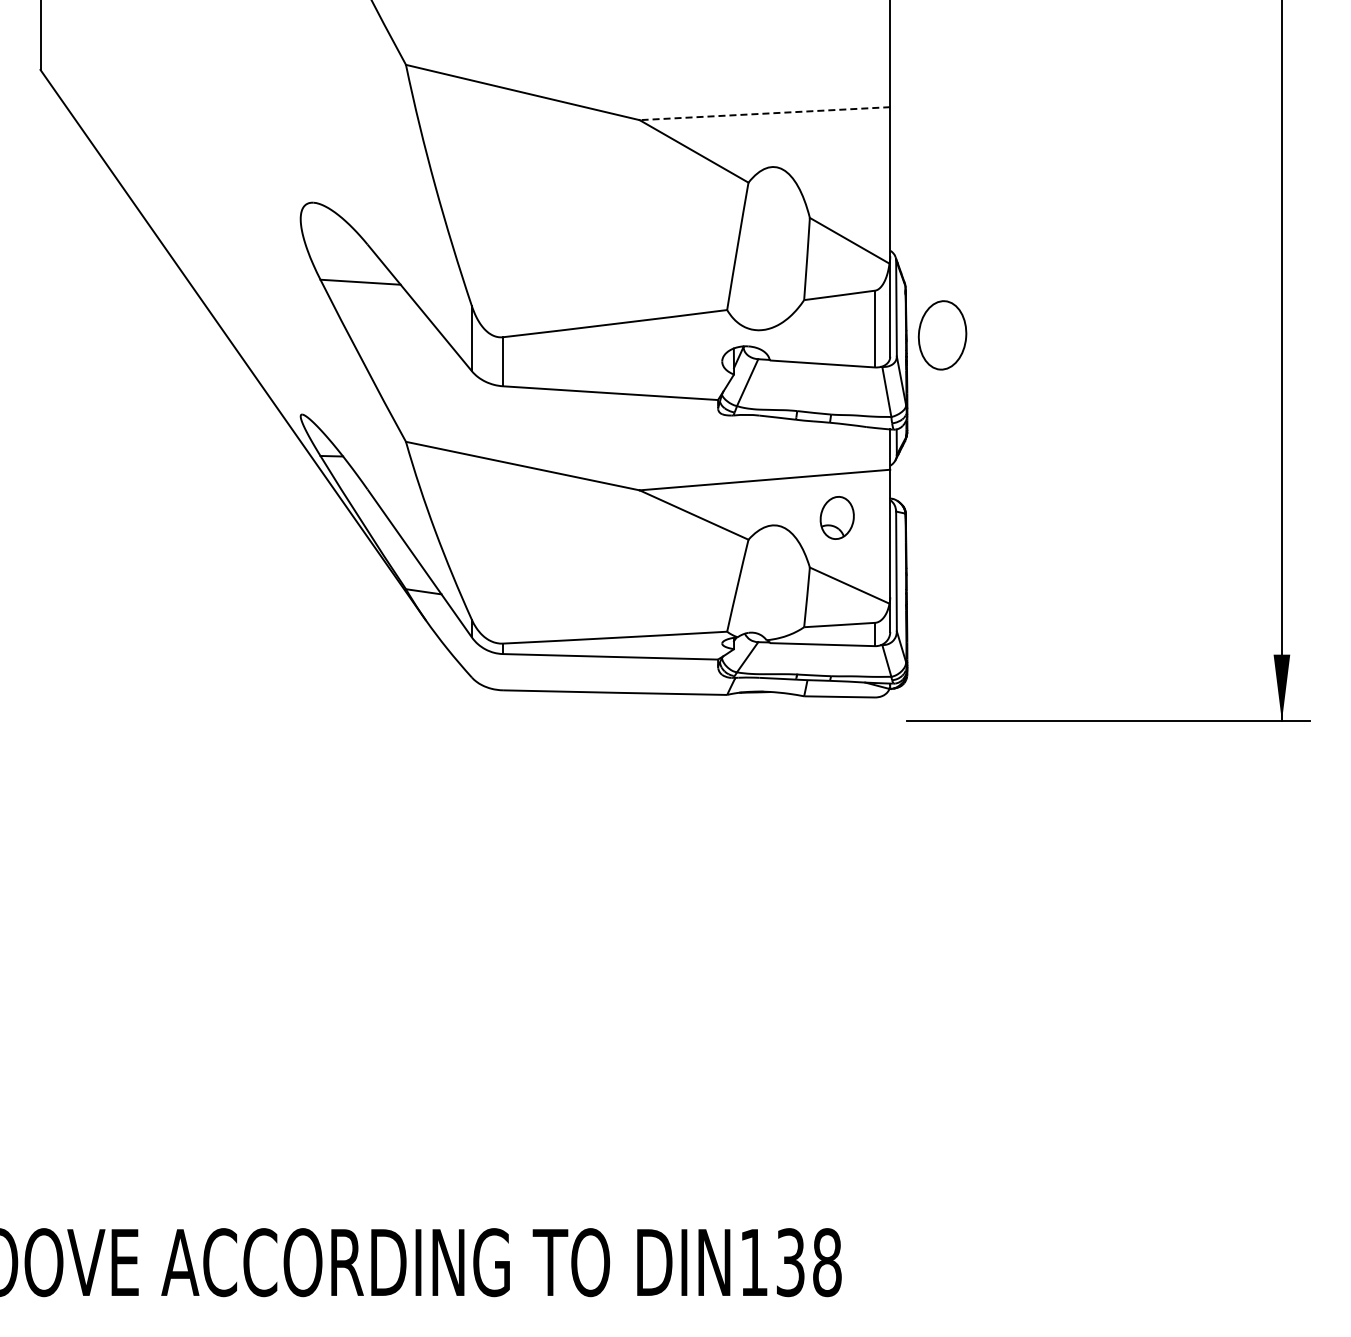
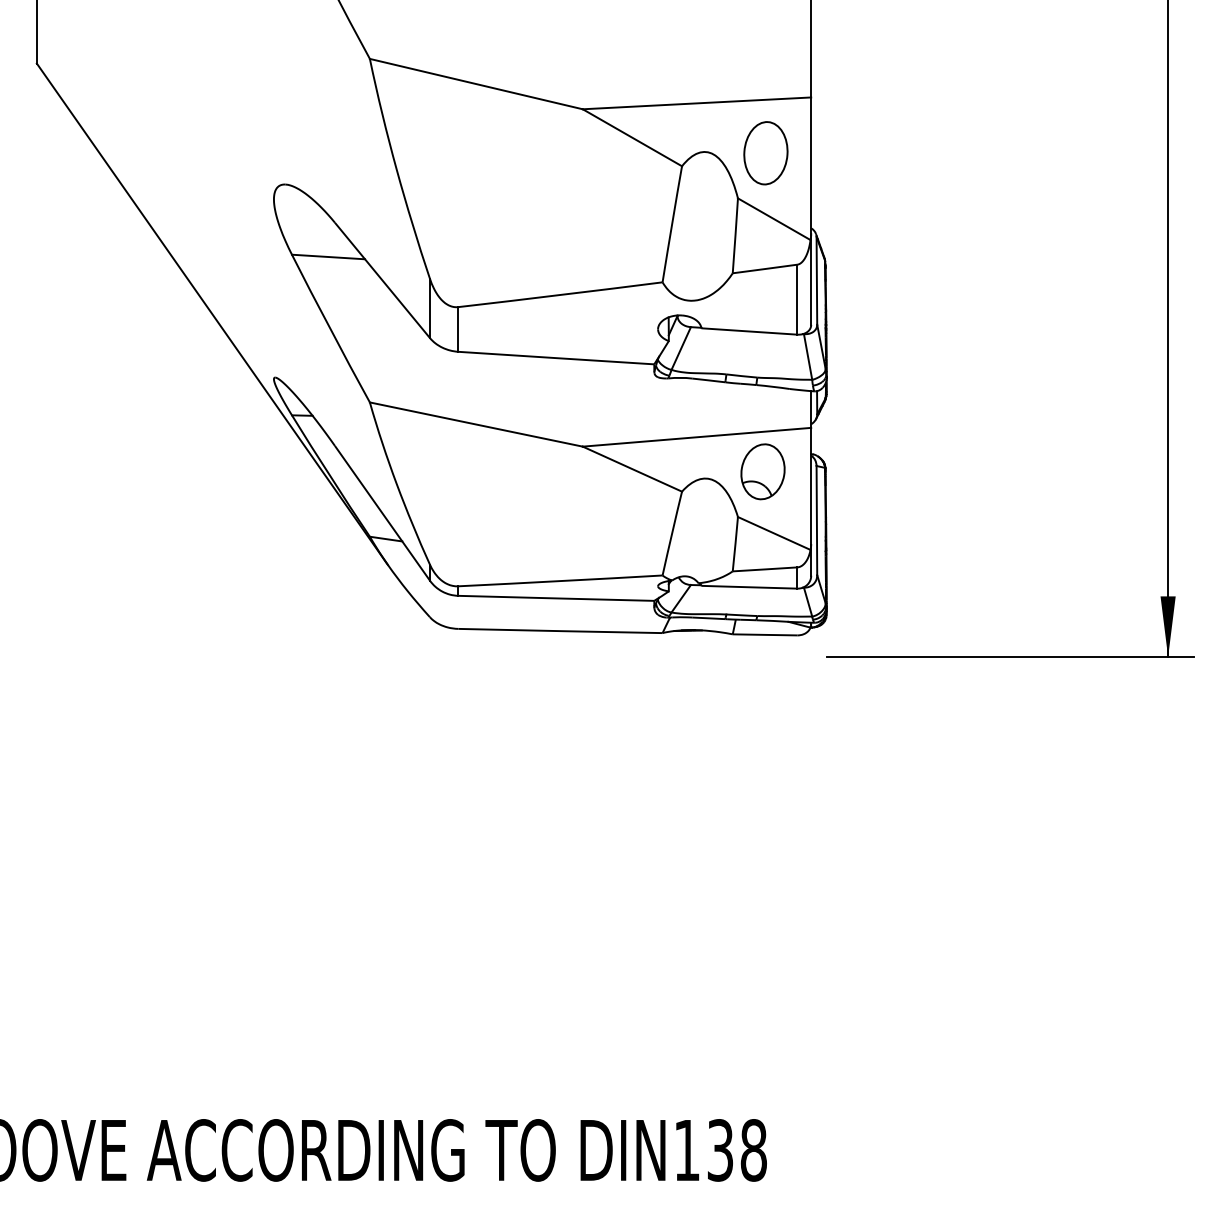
line: (764, 113) -> (696, 103), dashed -> solid
part: (942, 335) -> (765, 153), moved
part: (836, 517) -> (762, 471), size x1.43

